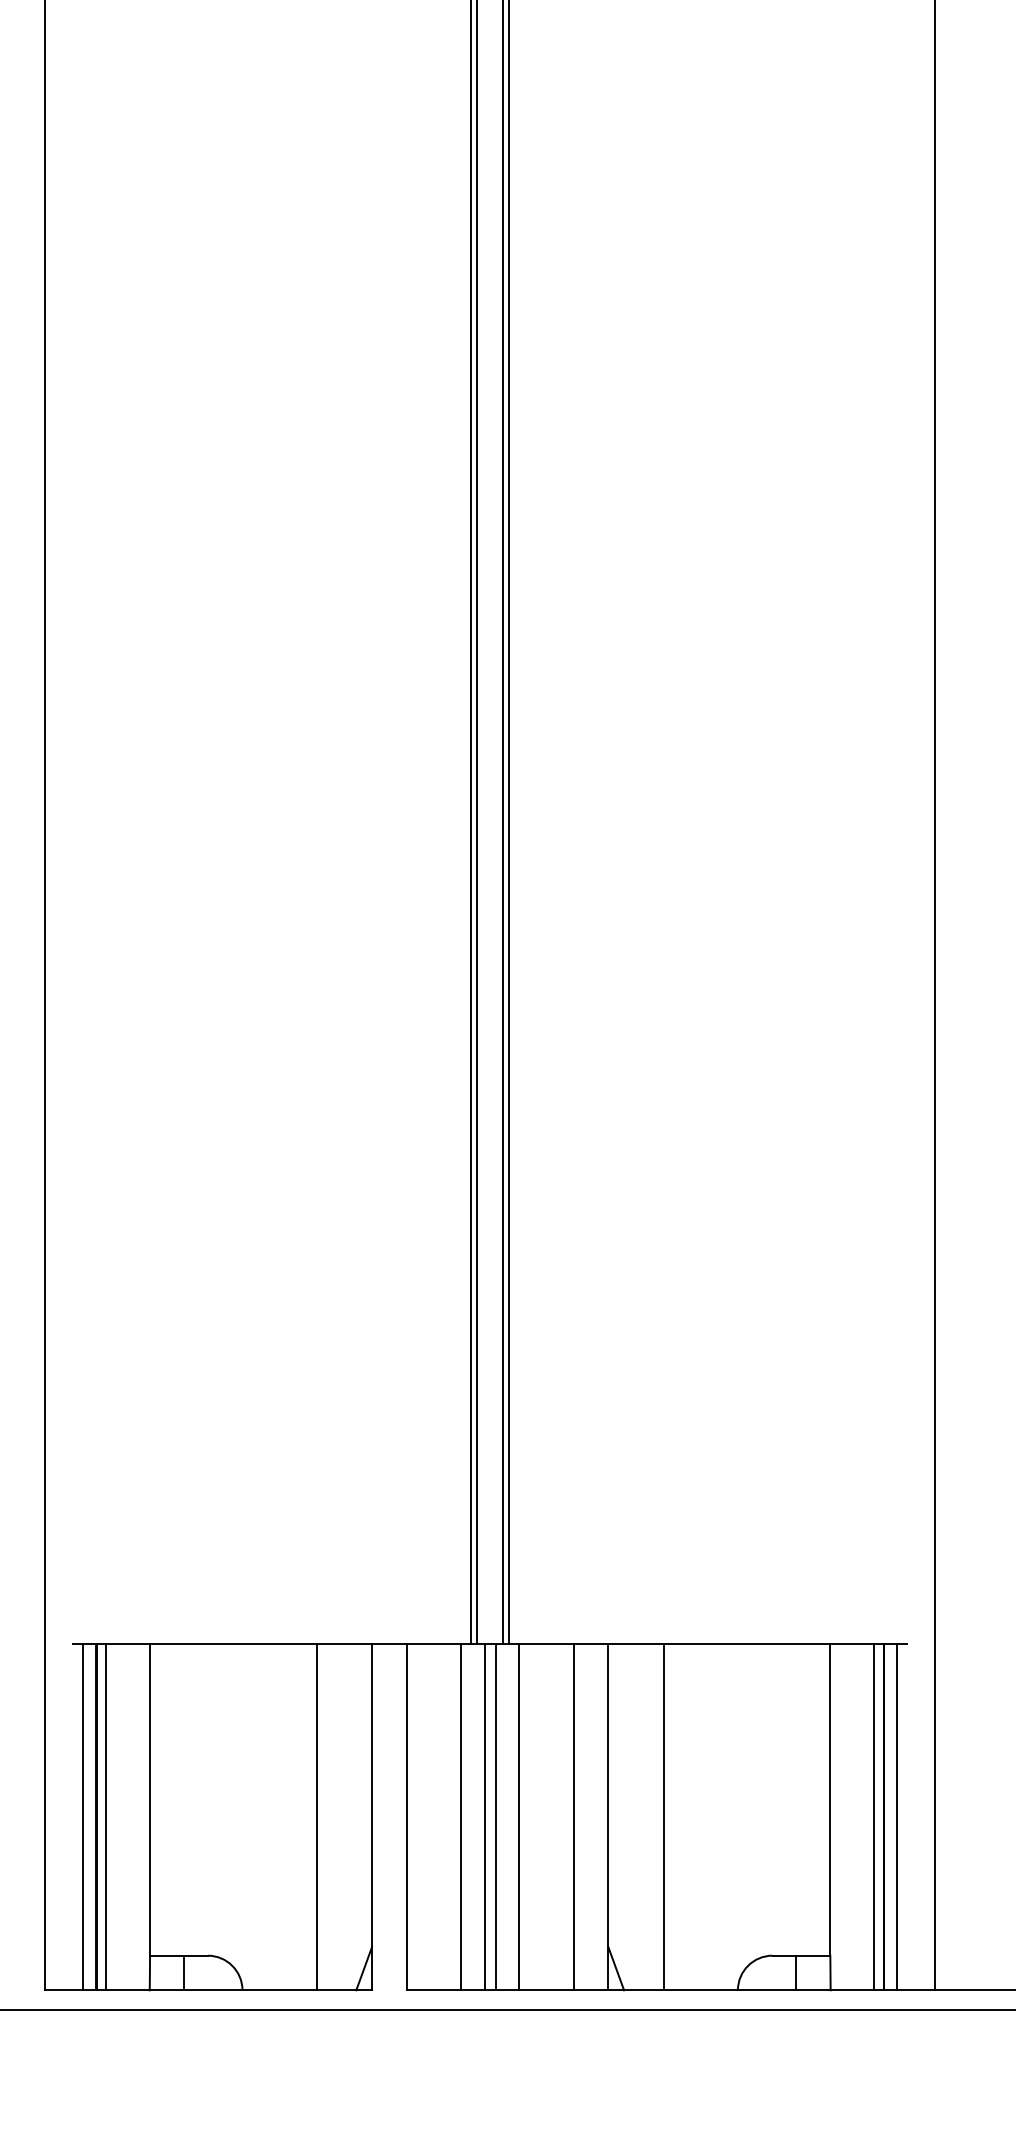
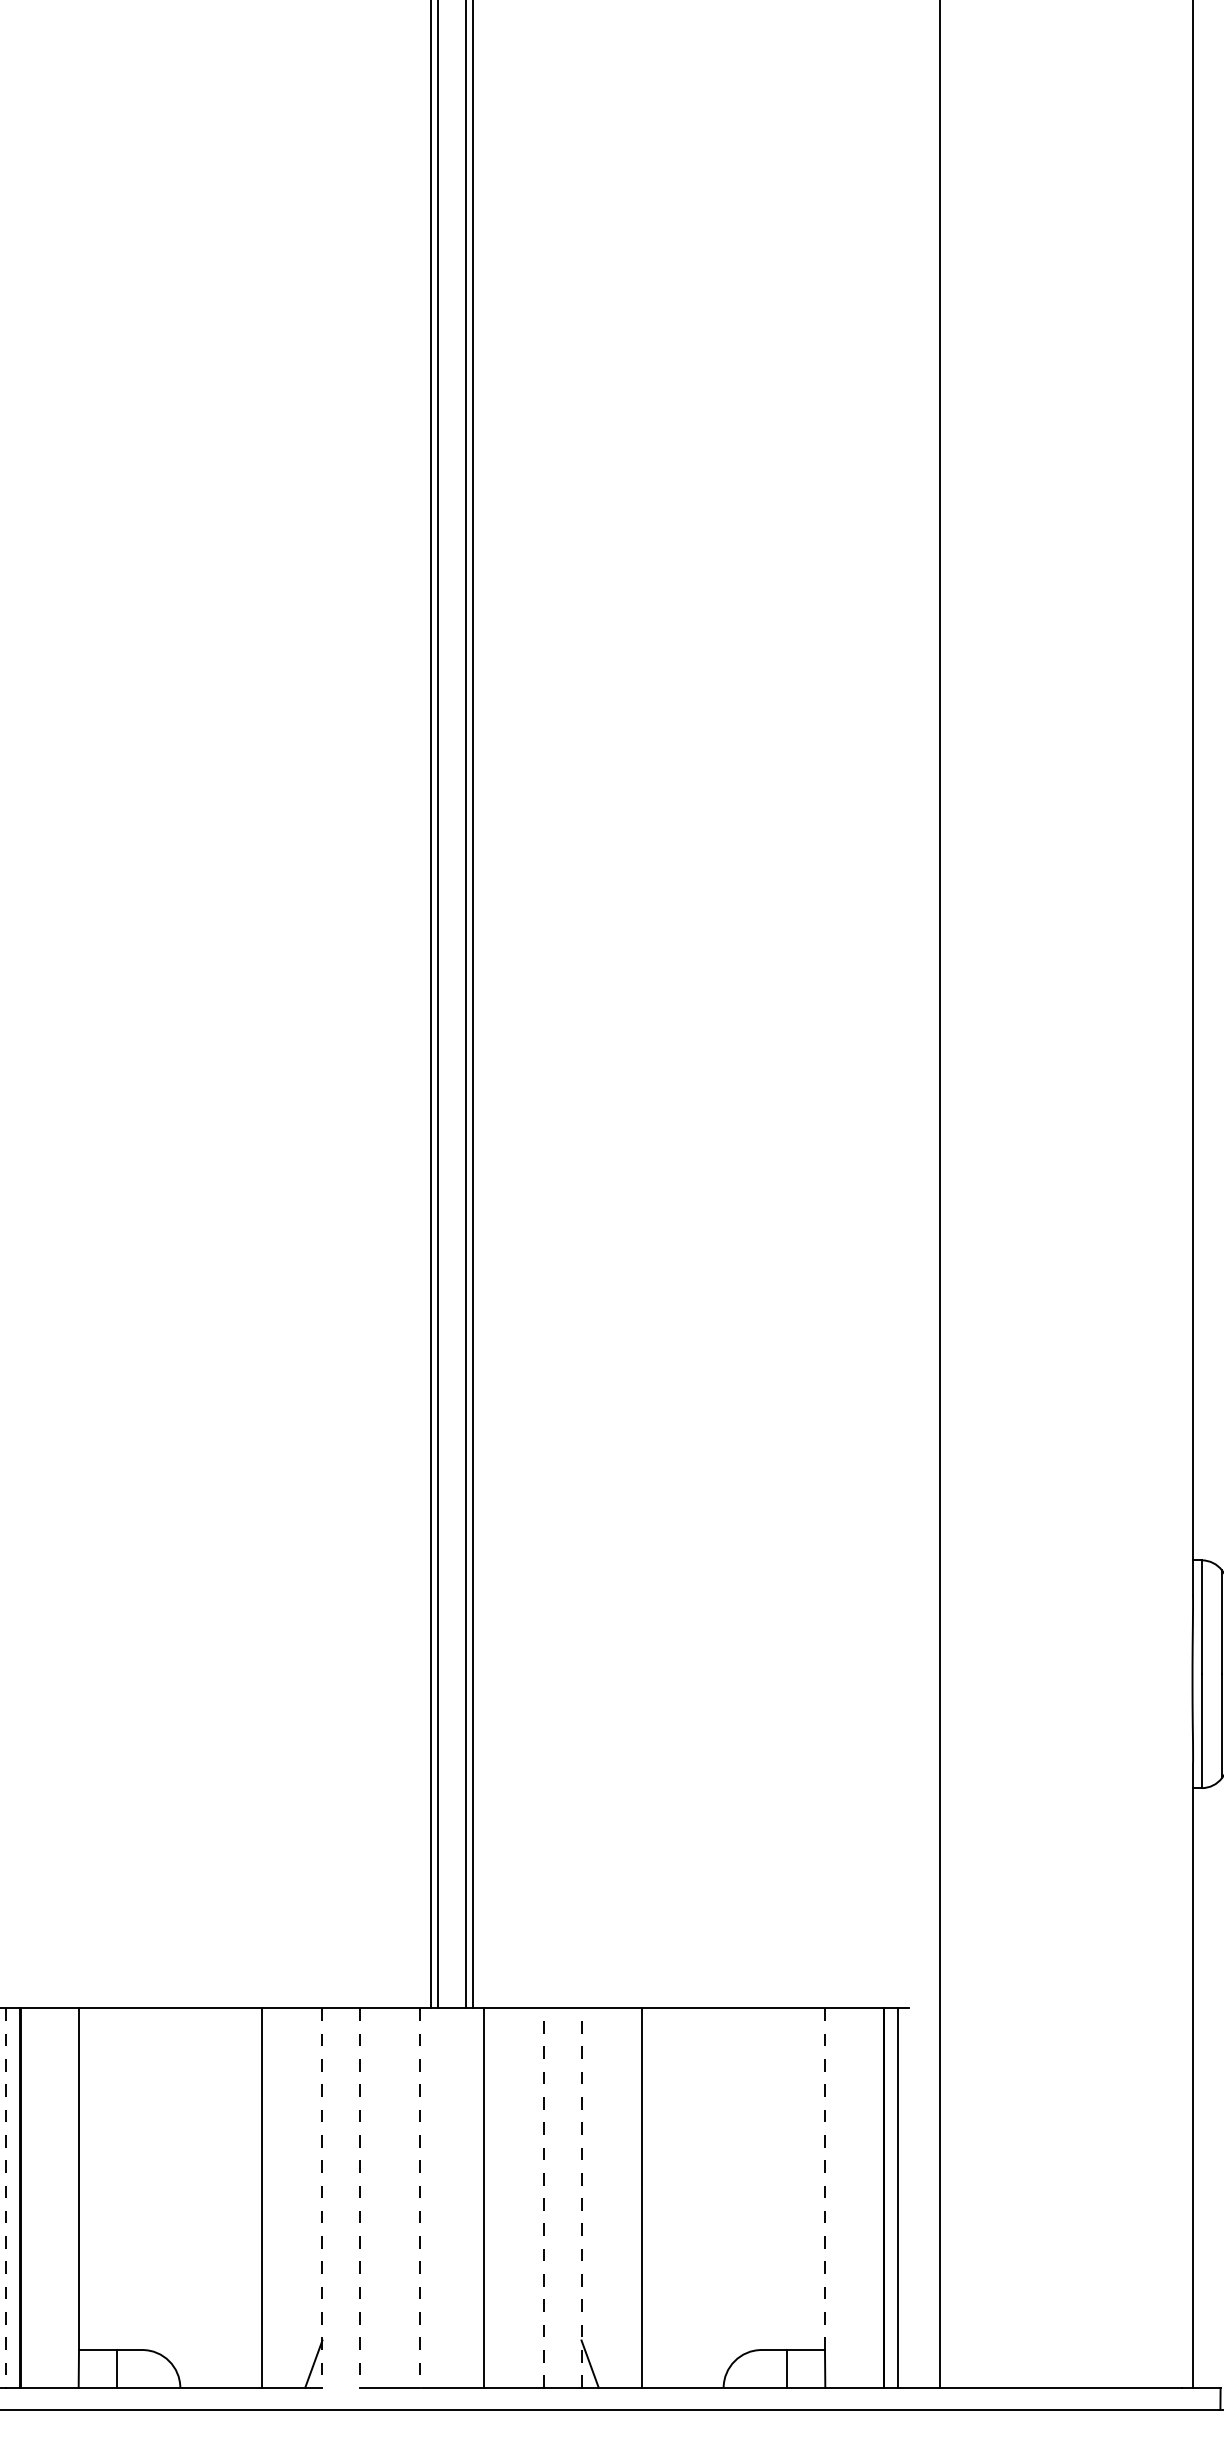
line: (829, 1800) -> (824, 2179), solid -> dashed
line: (106, 1816) -> (31, 2197), removed
line: (484, 1816) -> (445, 2197), removed
line: (496, 1816) -> (458, 2197), removed
line: (873, 1816) -> (872, 2197), removed
line: (83, 1817) -> (5, 2198), solid -> dashed
line: (372, 1817) -> (322, 2198), solid -> dashed
line: (406, 1817) -> (360, 2198), solid -> dashed
line: (461, 1817) -> (420, 2198), solid -> dashed
line: (573, 1817) -> (543, 2198), solid -> dashed
line: (608, 1817) -> (581, 2198), solid -> dashed

